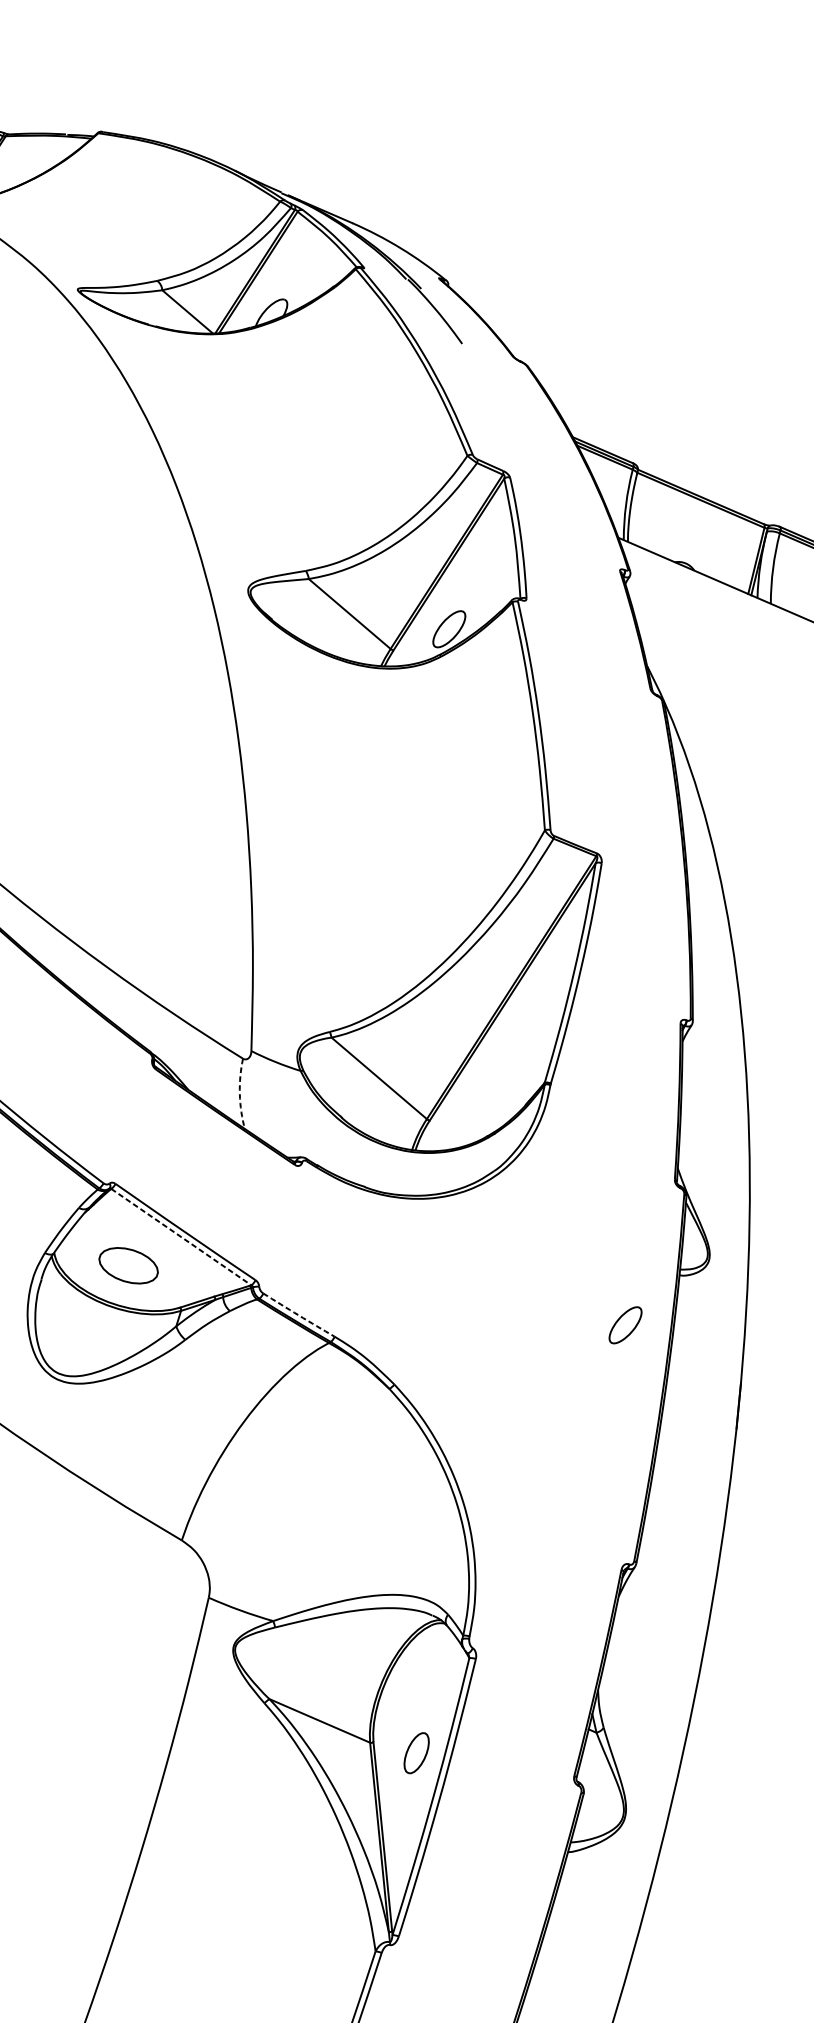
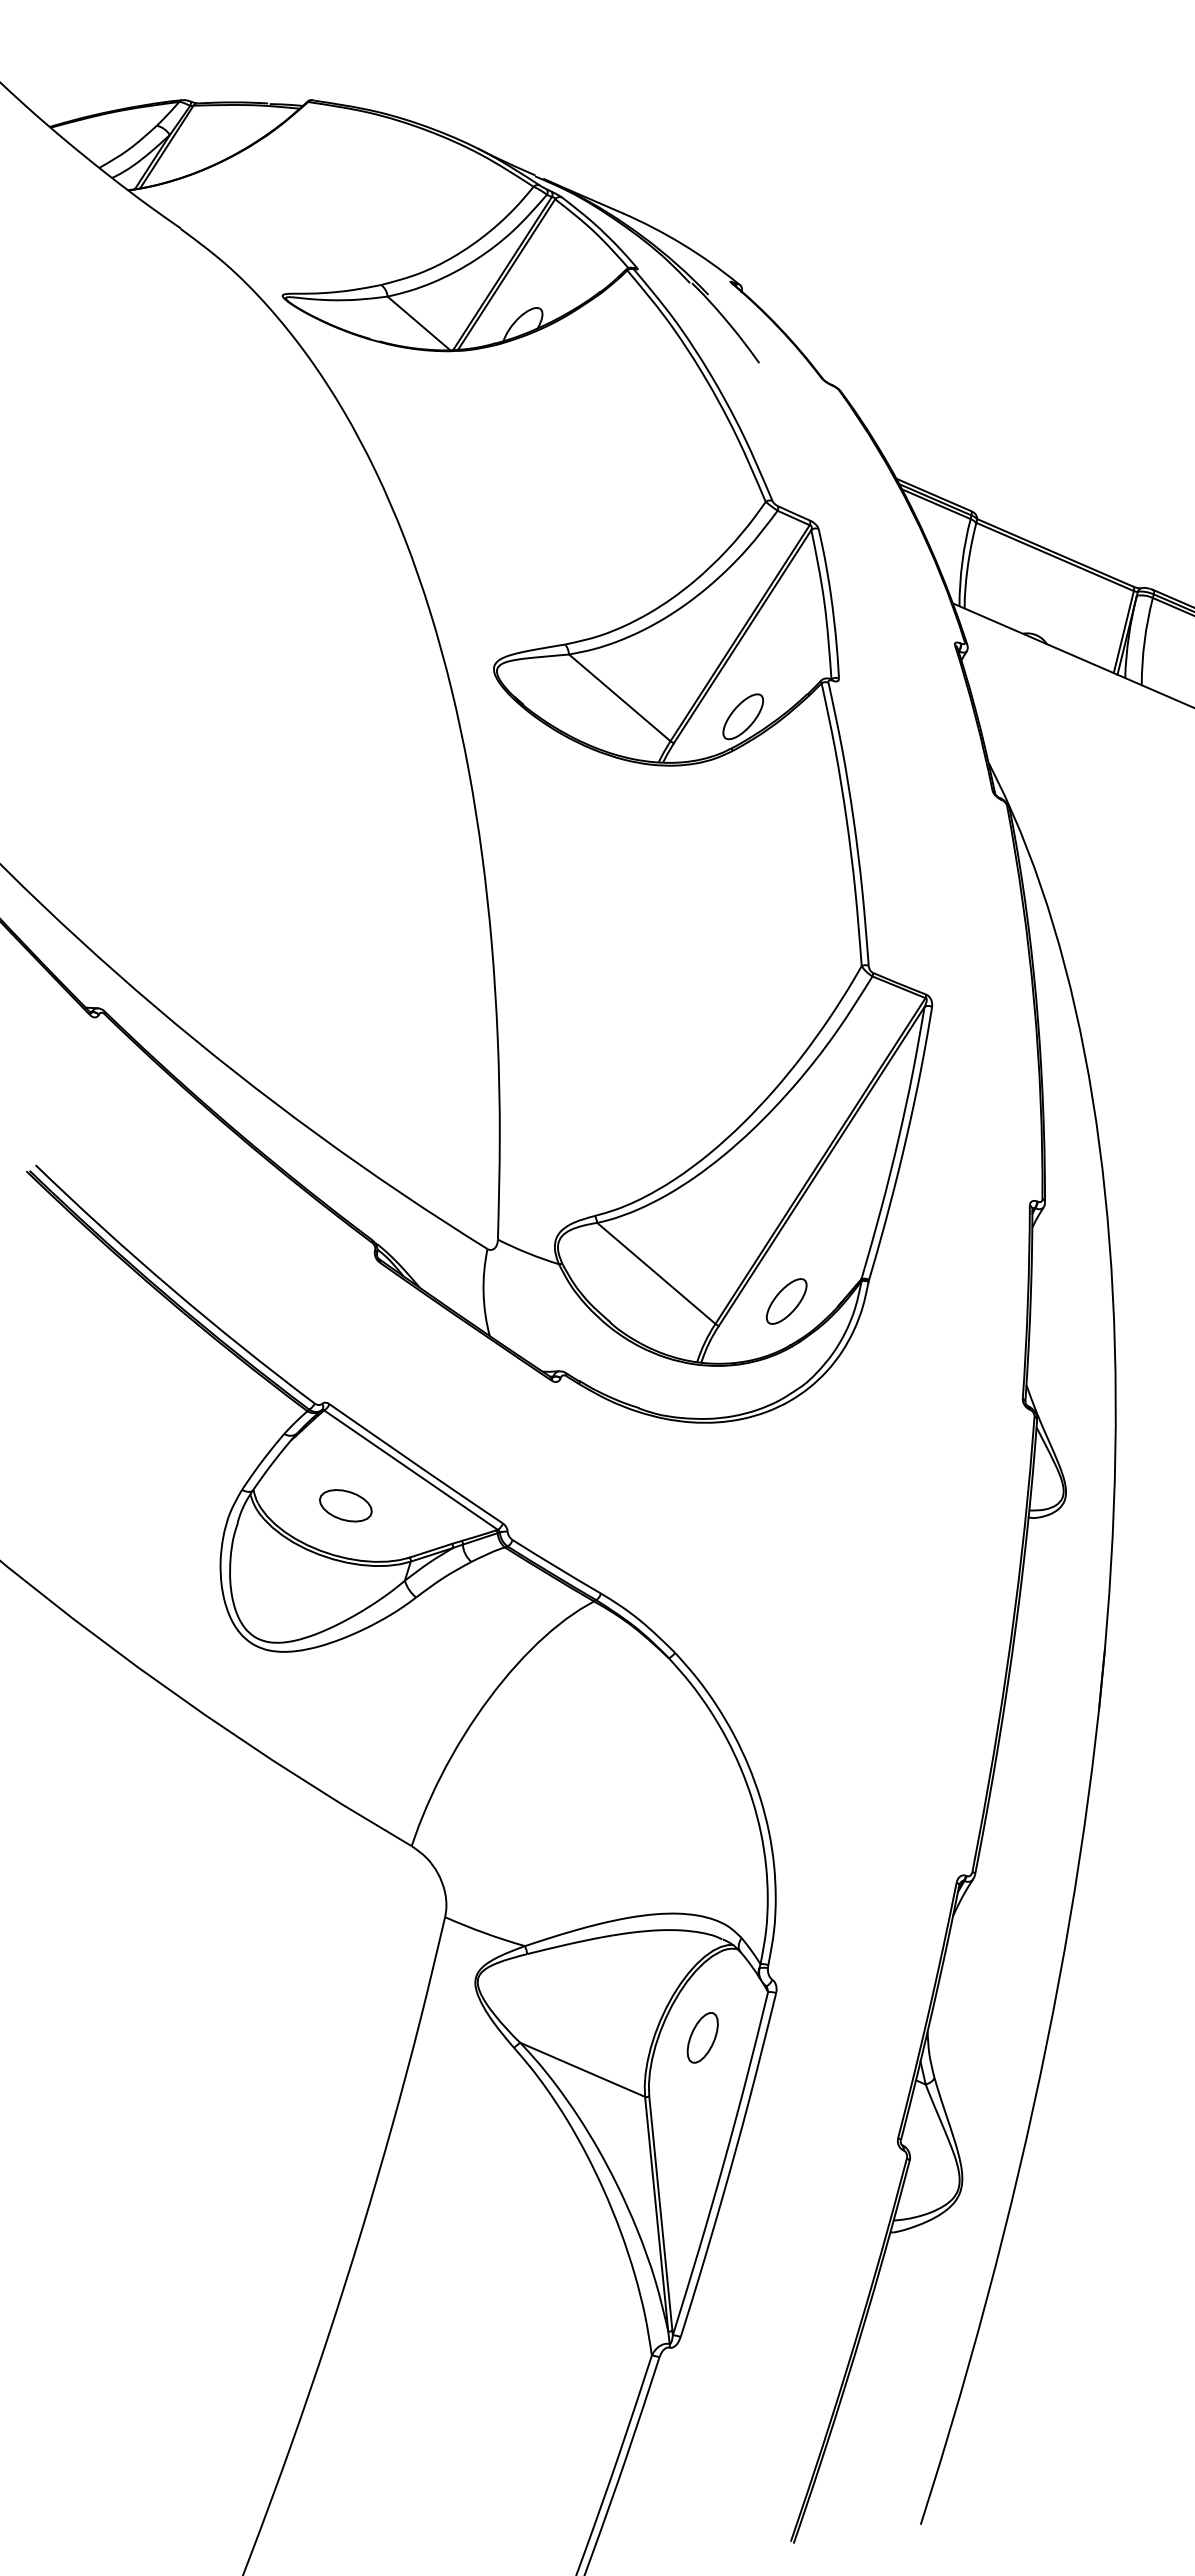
arc: (239, 1094) -> (483, 1293), dashed -> solid
line: (181, 1237) -> (411, 1470), dashed -> solid
part: (128, 1265) -> (345, 1505), size x0.71
arc: (298, 1315) -> (556, 1567), dashed -> solid
part: (625, 1325) -> (786, 1301), moved
part: (416, 1752) -> (702, 2037), moved

